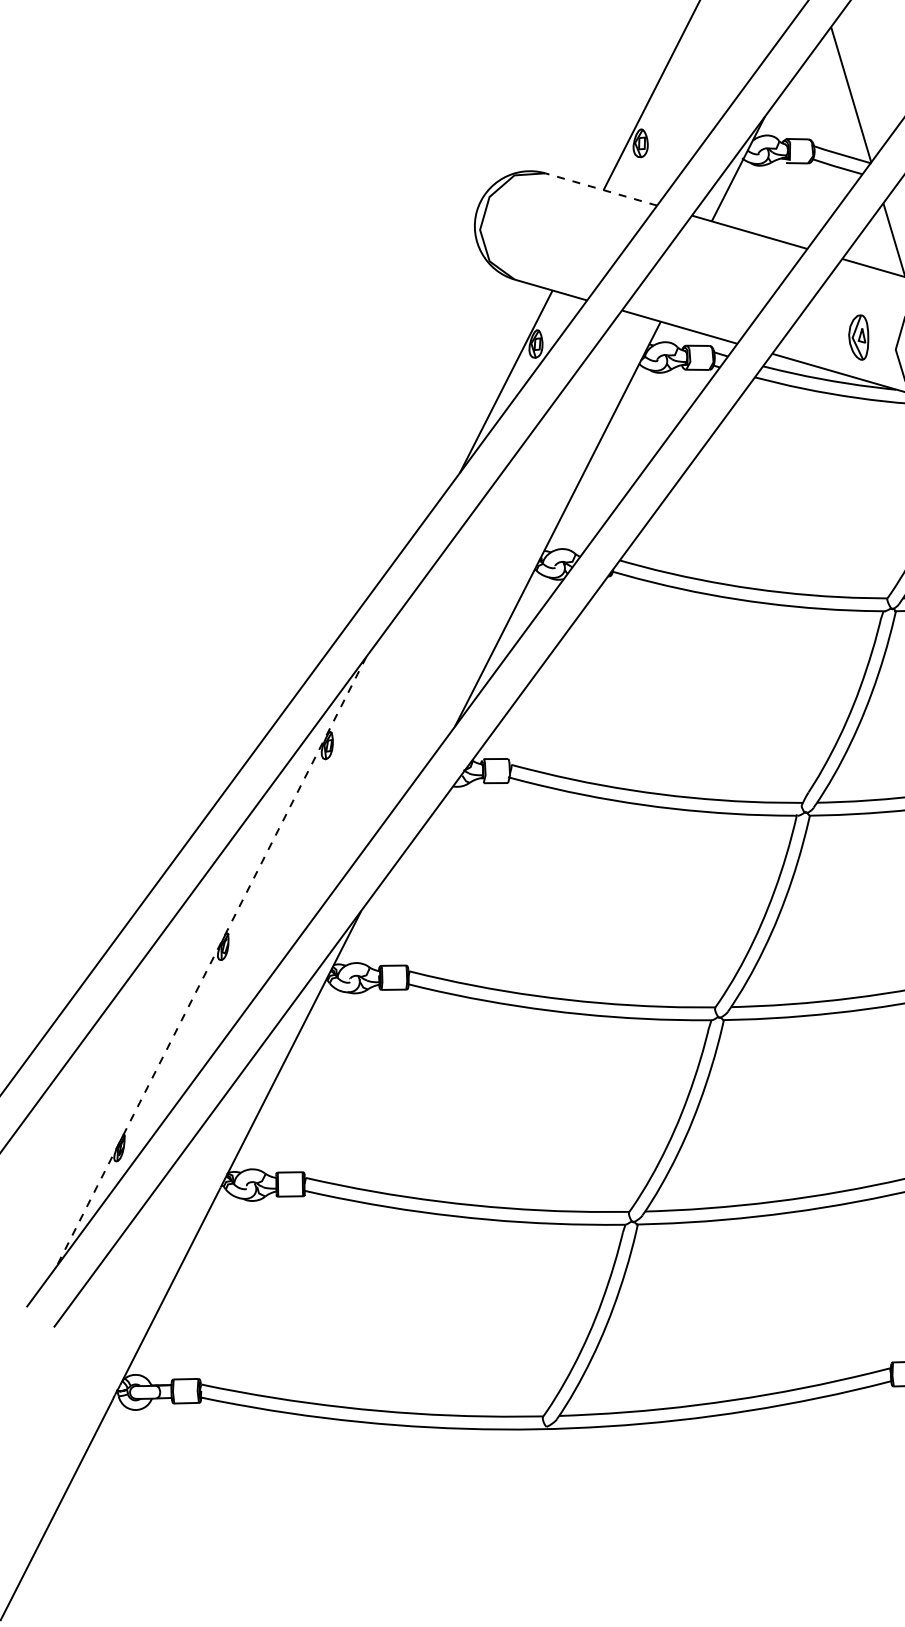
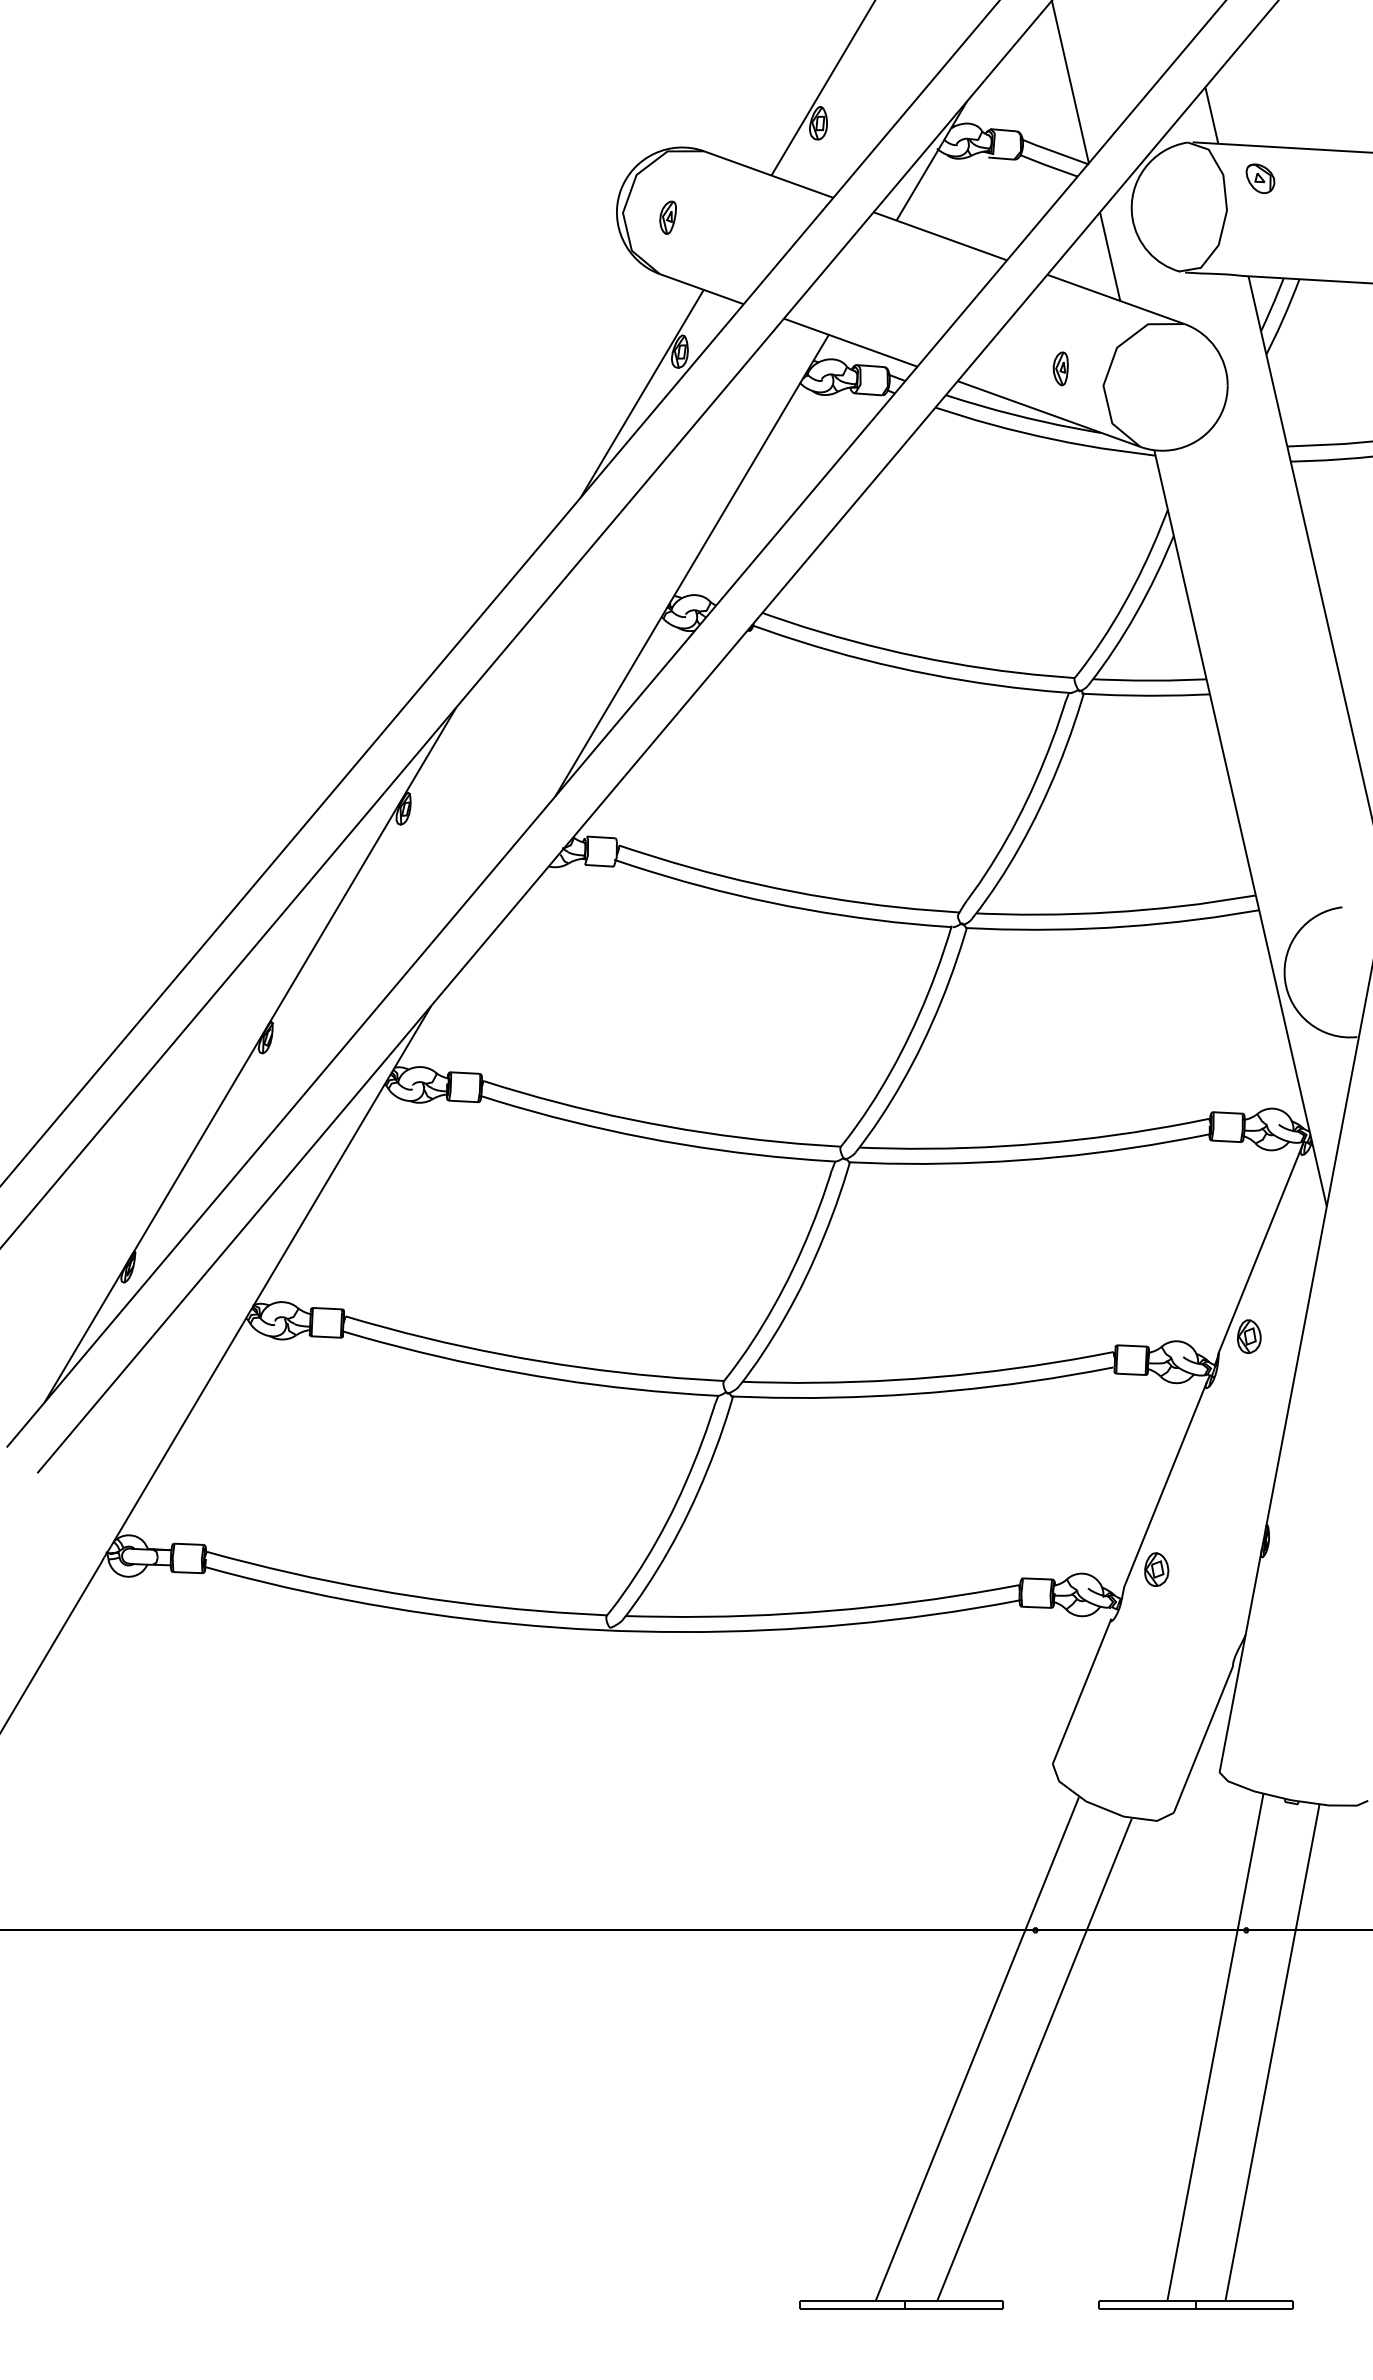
line: (601, 189) -> (768, 174), dashed -> solid
part: (517, 231) -> (667, 217), added
part: (858, 337) -> (1060, 368), size x0.62
line: (211, 962) -> (250, 1055), dashed -> solid

